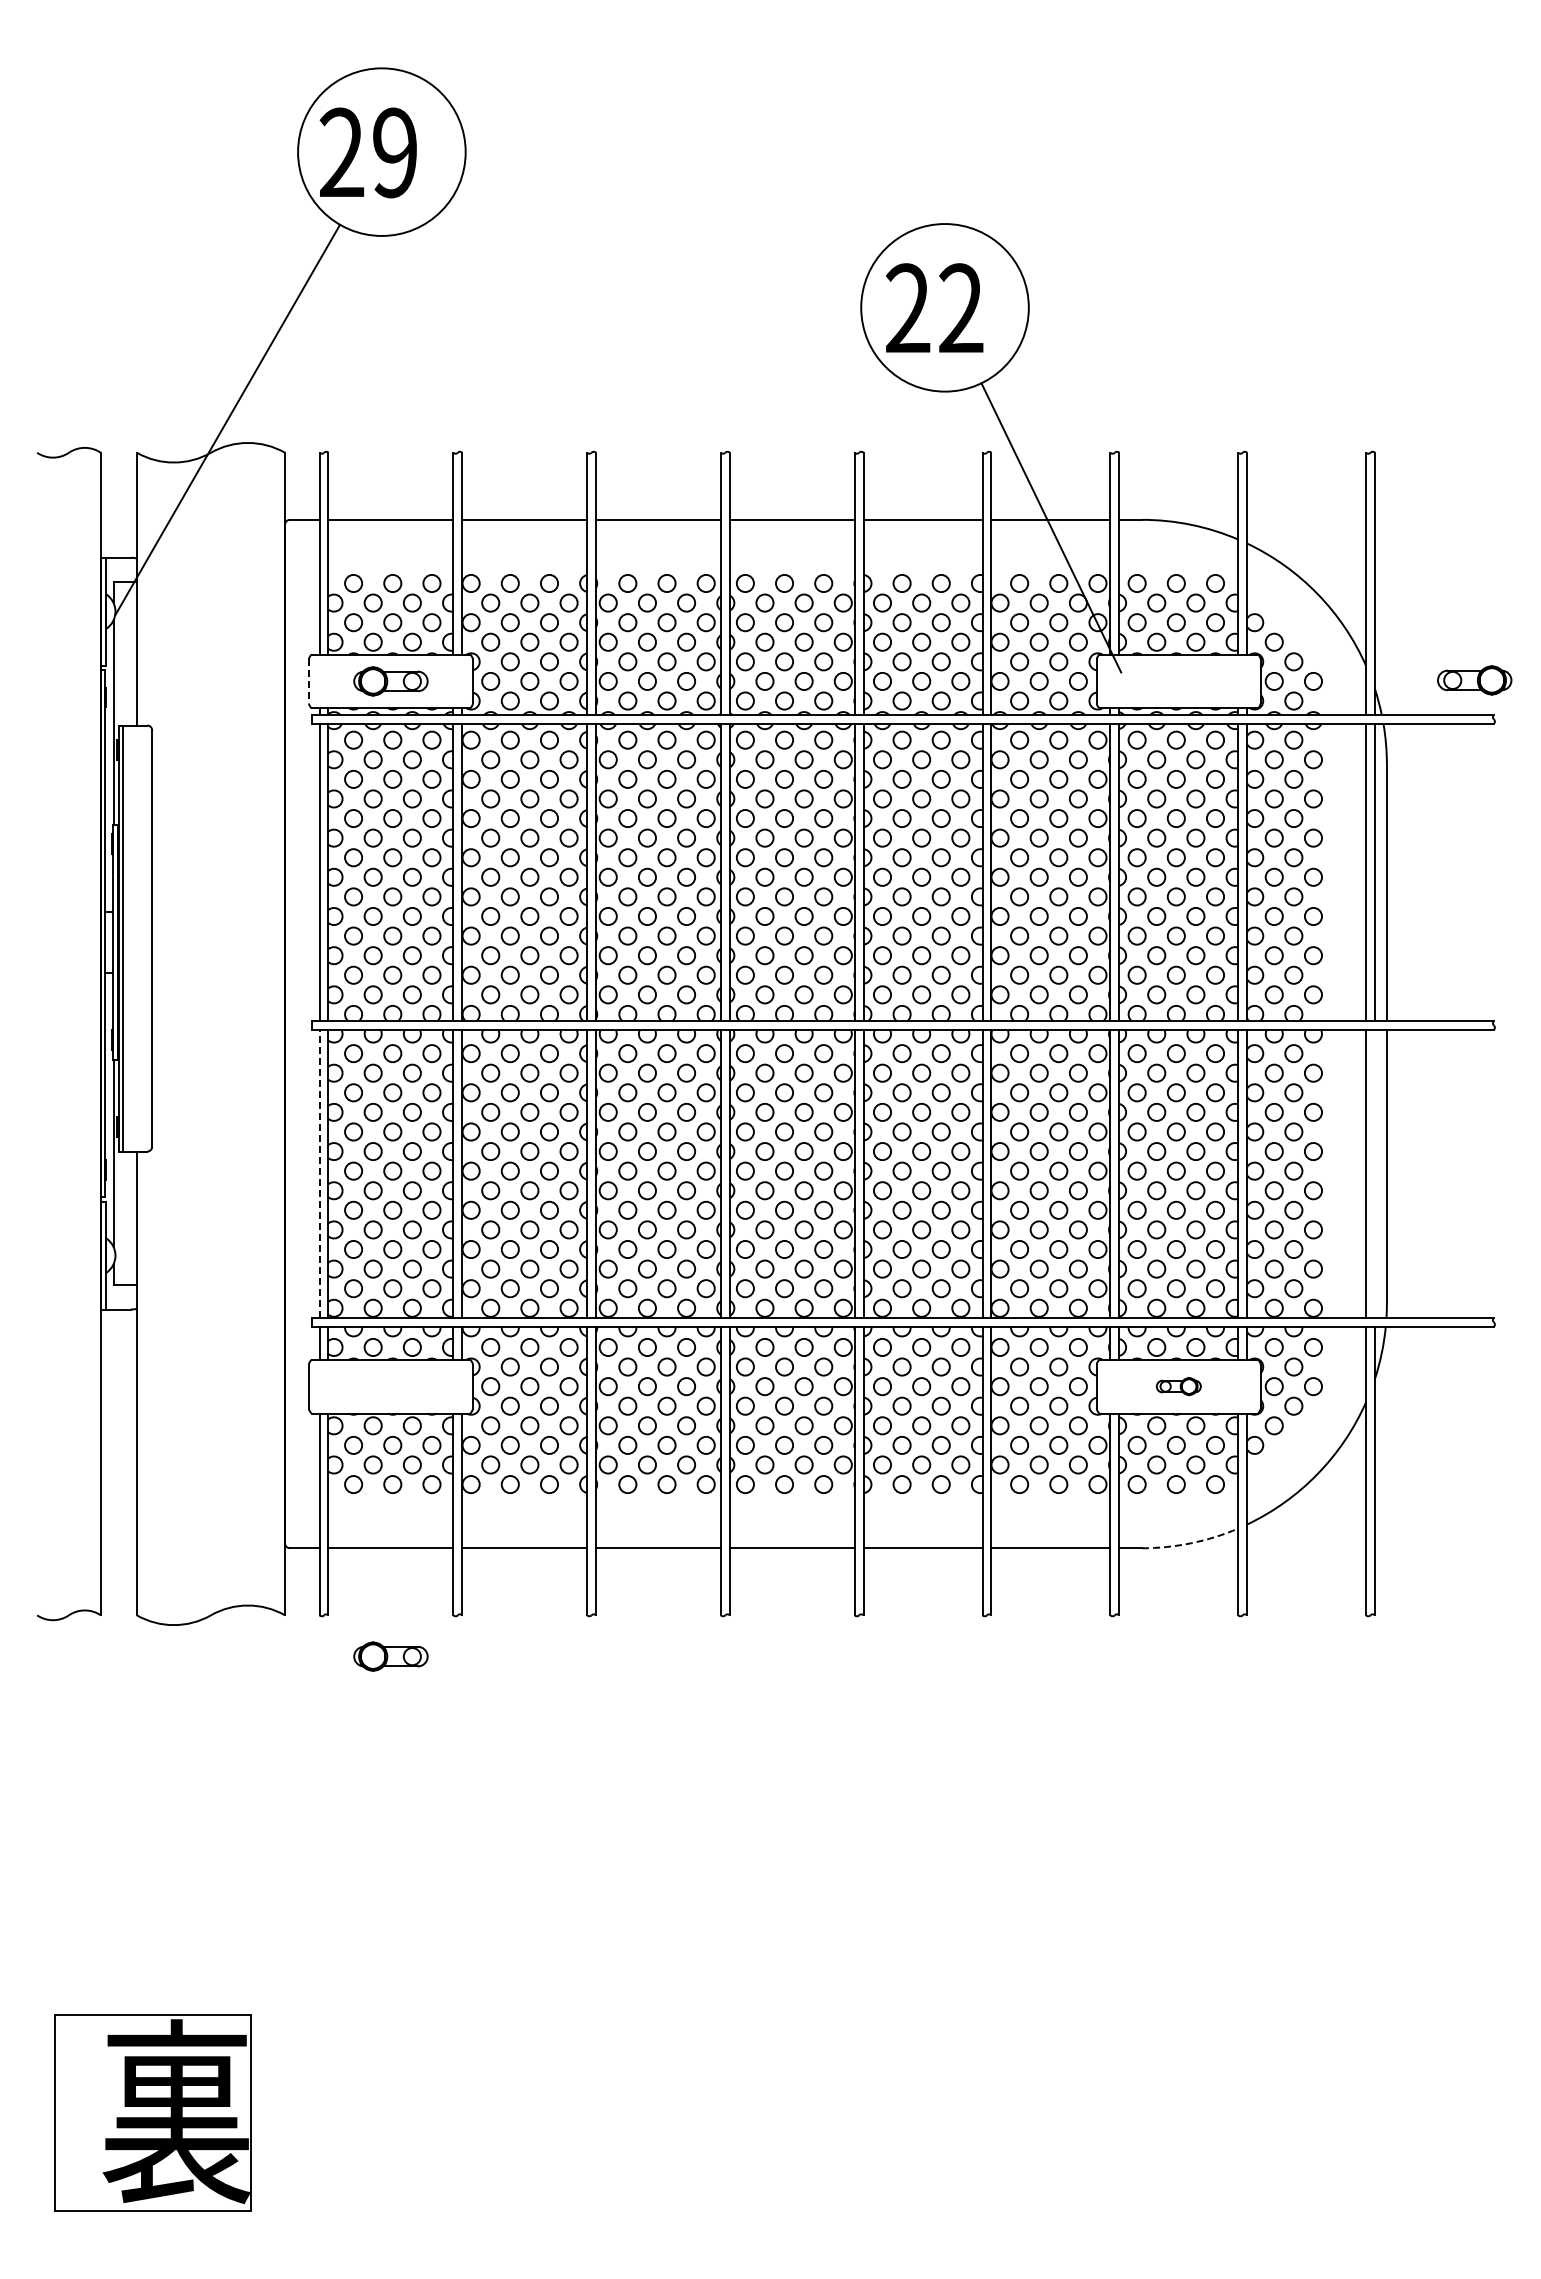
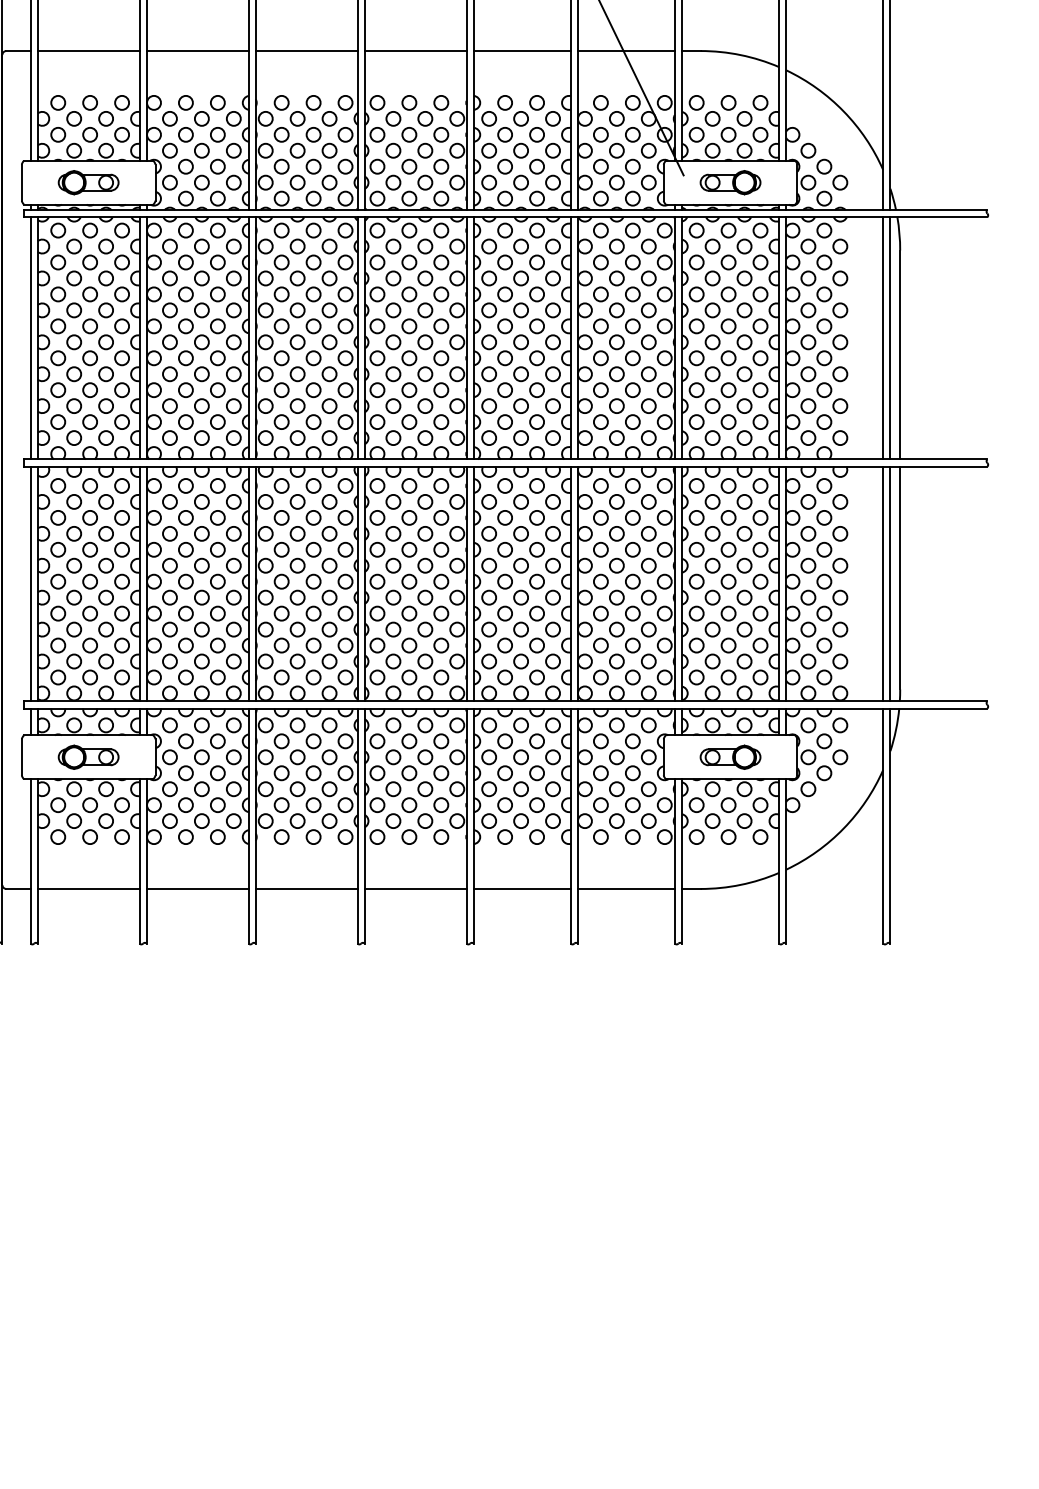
part: (1474, 680) -> (730, 182), moved
line: (308, 681) -> (21, 182), dashed -> solid
line: (319, 1173) -> (30, 583), dashed -> solid
line: (1374, 1173) -> (890, 583), added
part: (1178, 1386) -> (730, 757), size x1.67
arc: (1191, 1543) -> (740, 885), dashed -> solid
part: (390, 1656) -> (88, 757), moved

